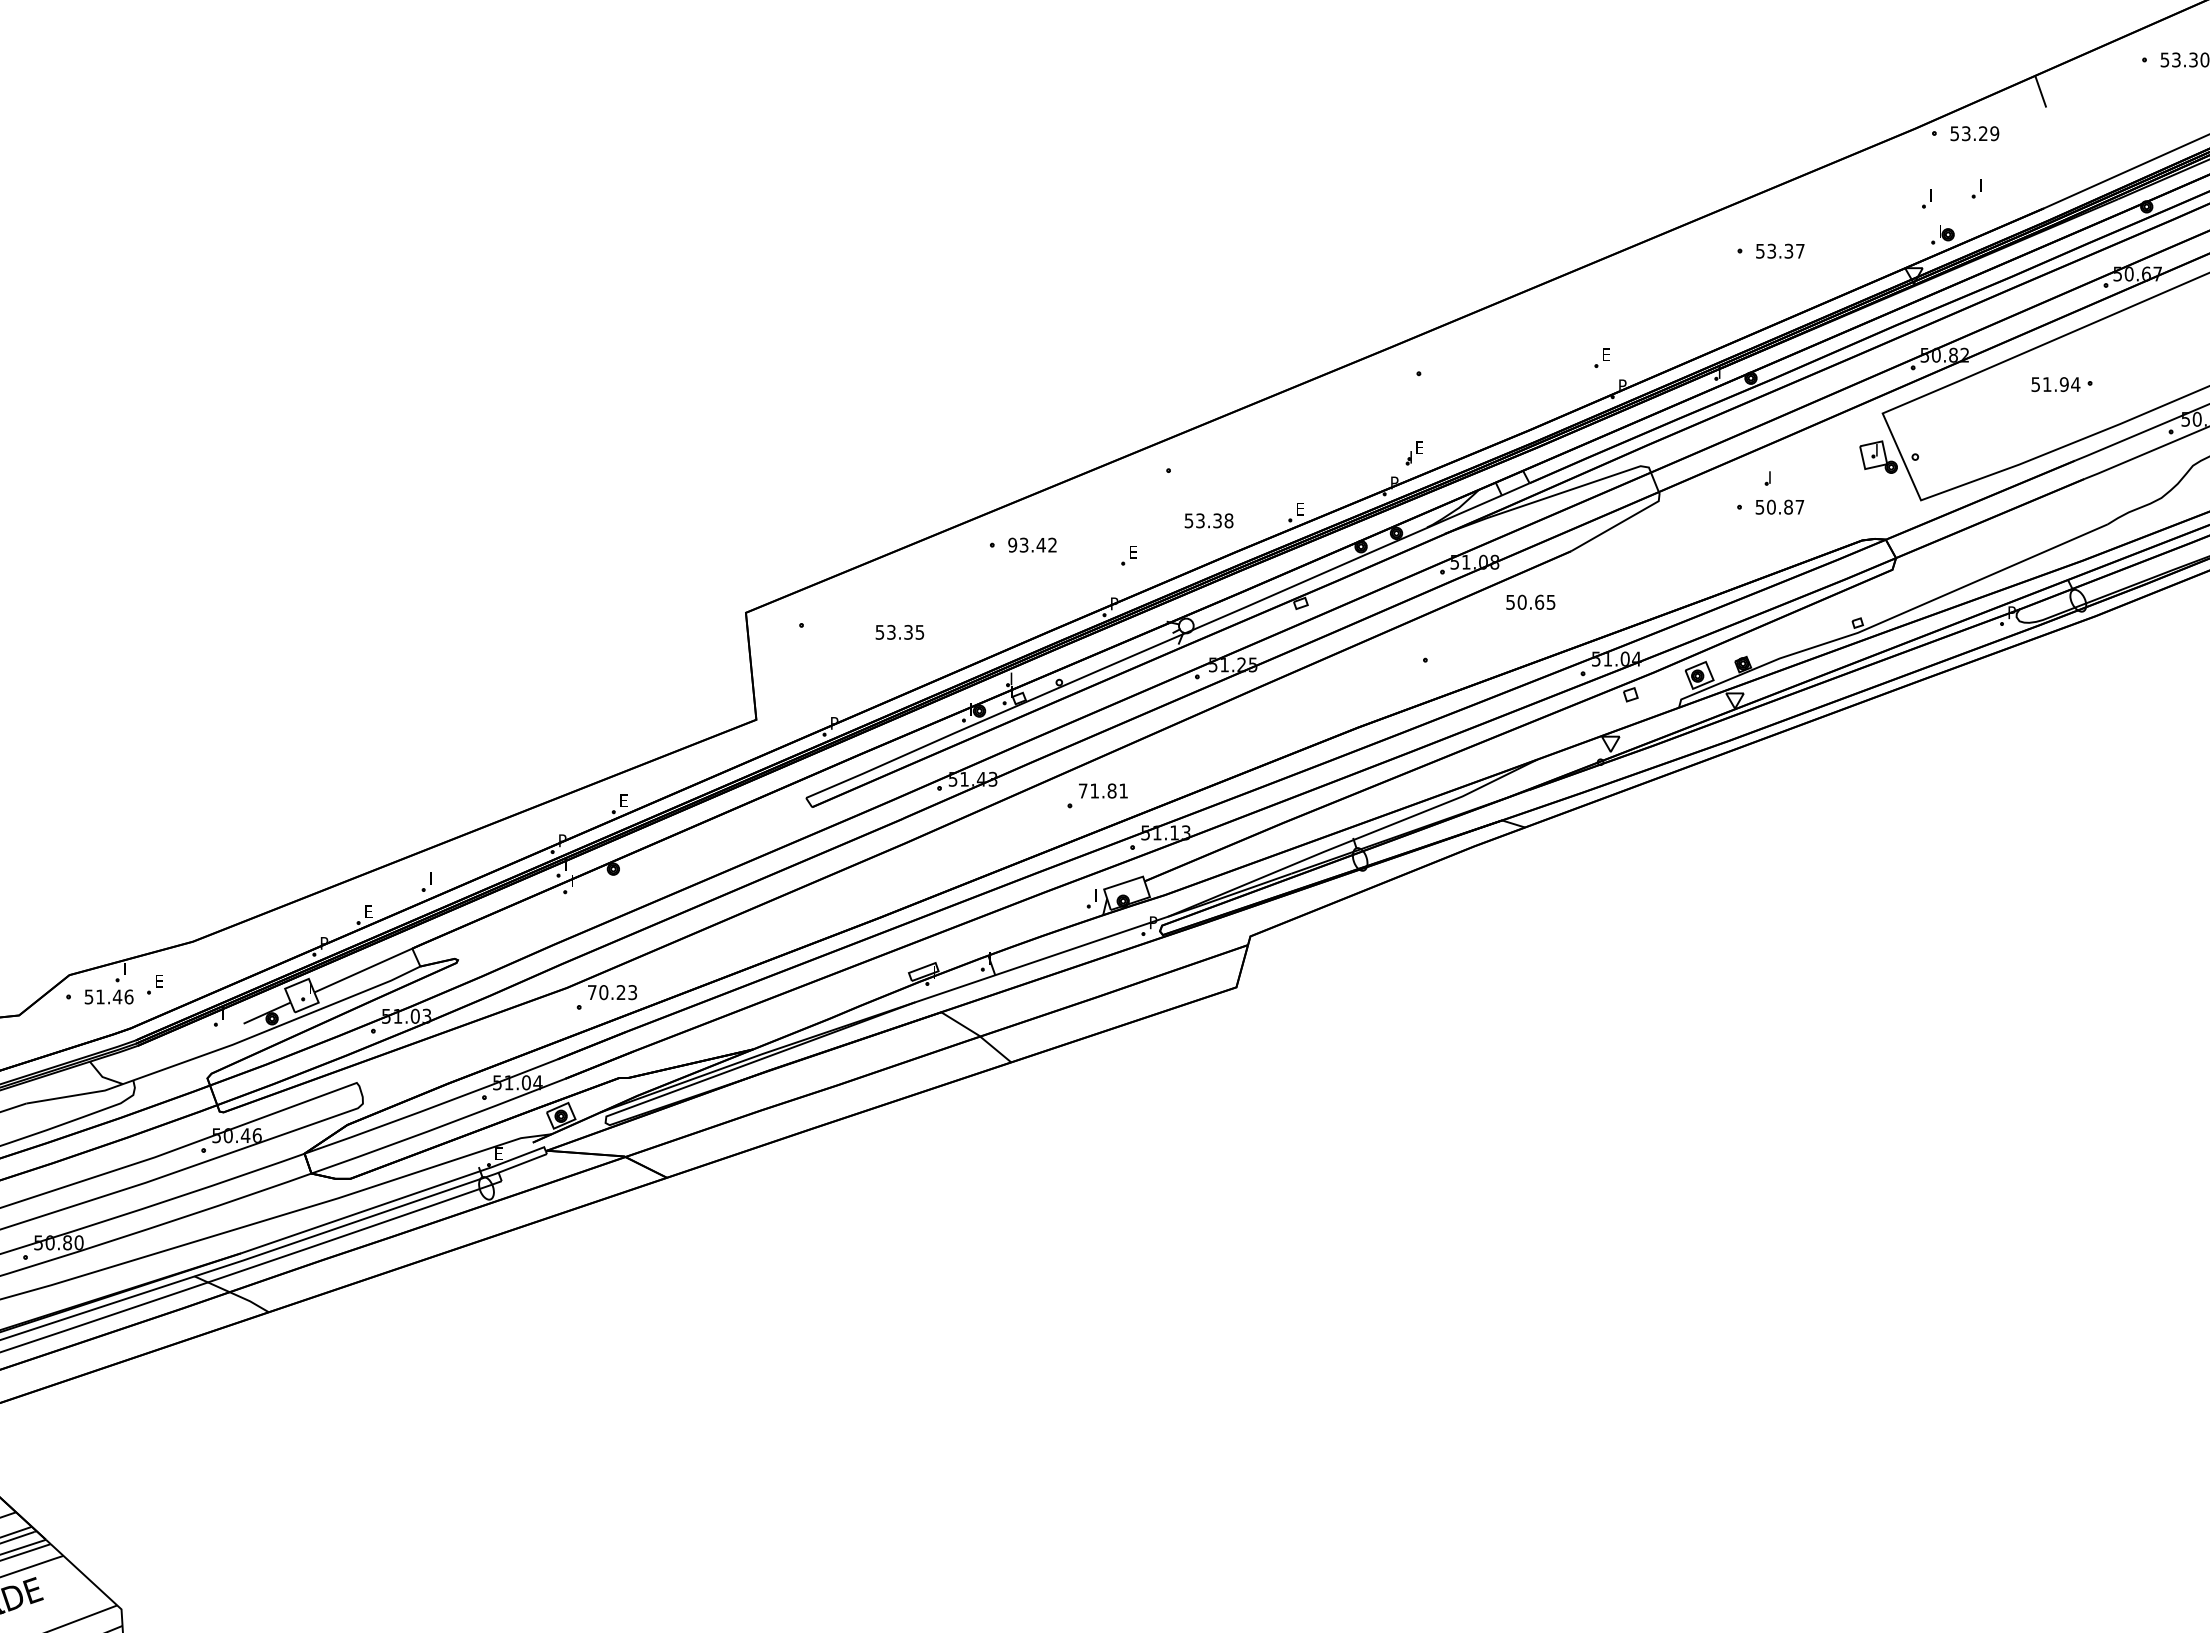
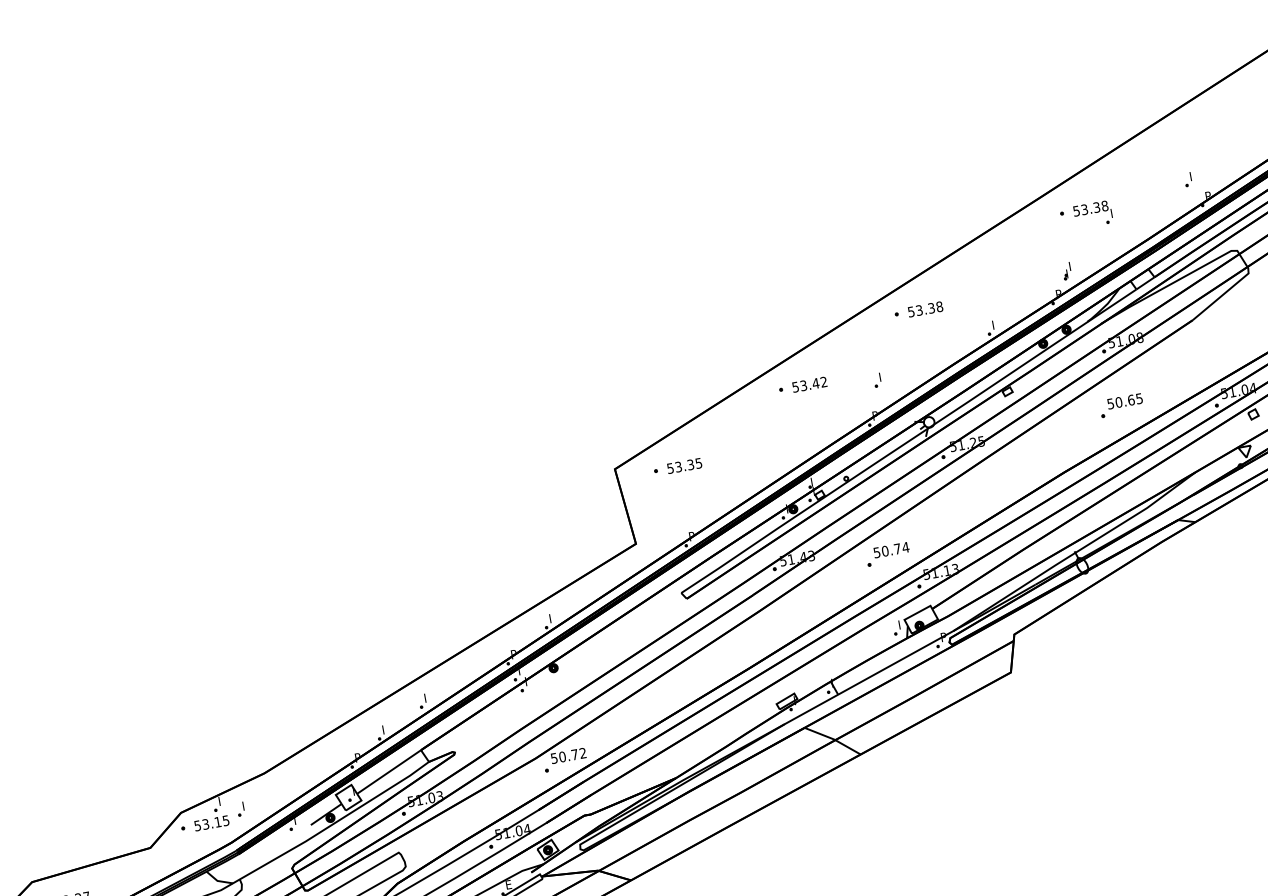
text: (1606, 354) -> (1192, 176), E -> I
part: (1461, 382) -> (1093, 214), added
text: (1420, 447) -> (1072, 265), E -> I
text: (1300, 509) -> (995, 325), E -> I
text: (1208, 520) -> (925, 309), moved
text: (1012, 544) -> (795, 386), 93.42 -> 53.42
text: (1133, 552) -> (882, 376), E -> I
text: (1530, 601) -> (1124, 400), moved
text: (899, 632) -> (684, 466), moved
text: (1103, 790) -> (891, 549), 71.81 -> 50.74
text: (624, 800) -> (552, 618), E -> I
text: (369, 911) -> (385, 729), E -> I
text: (159, 981) -> (245, 805), E -> I
text: (612, 992) -> (568, 755), 70.23 -> 50.72
text: (114, 996) -> (215, 822), 51.46 -> 53.15

